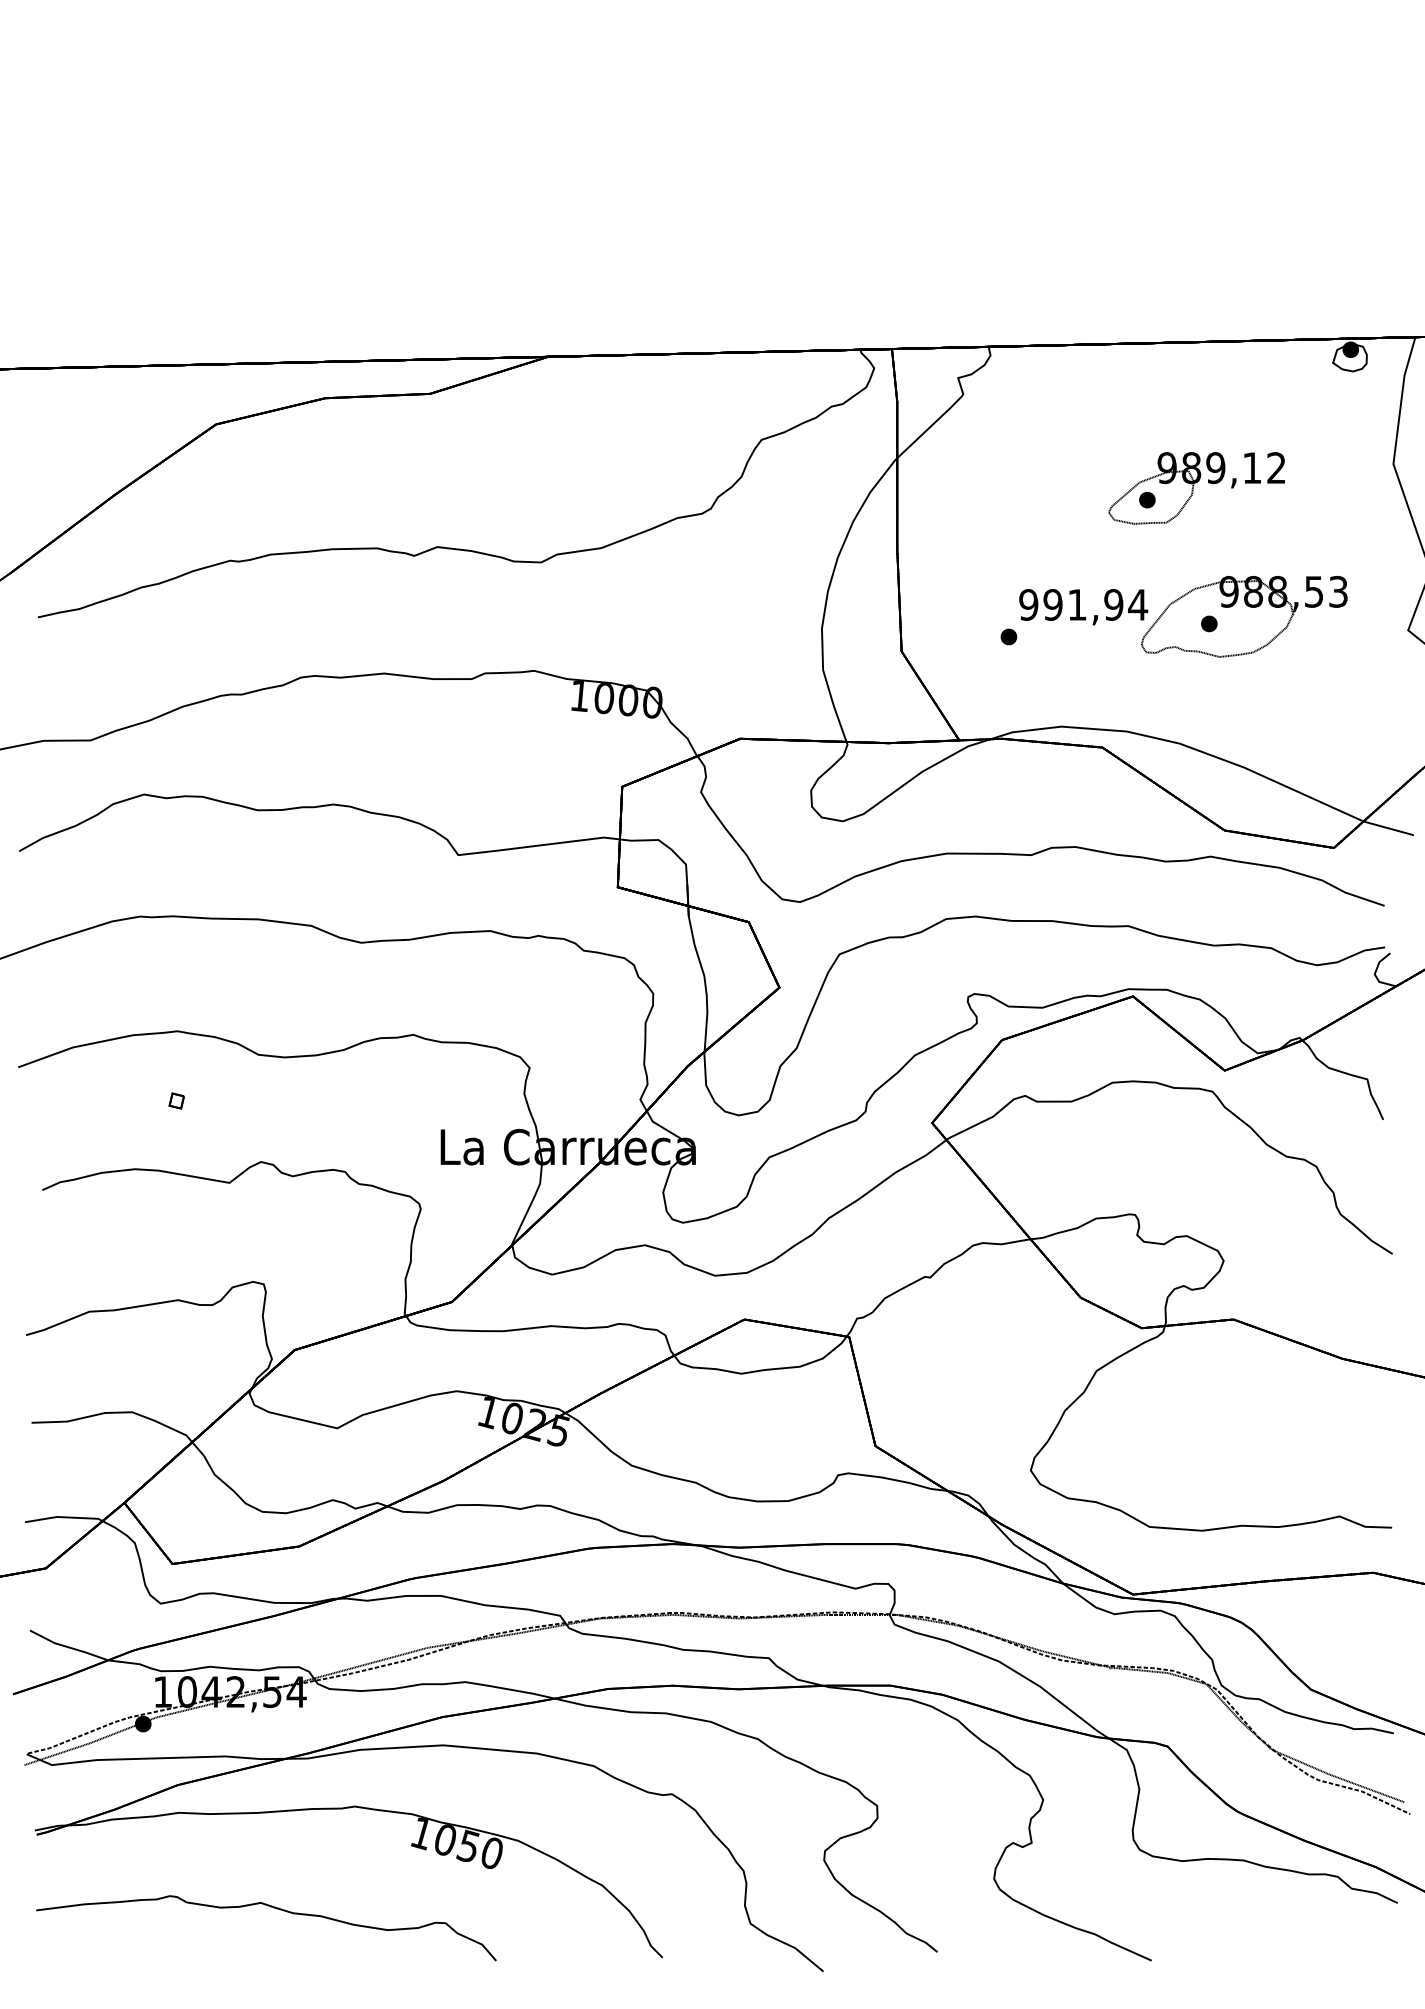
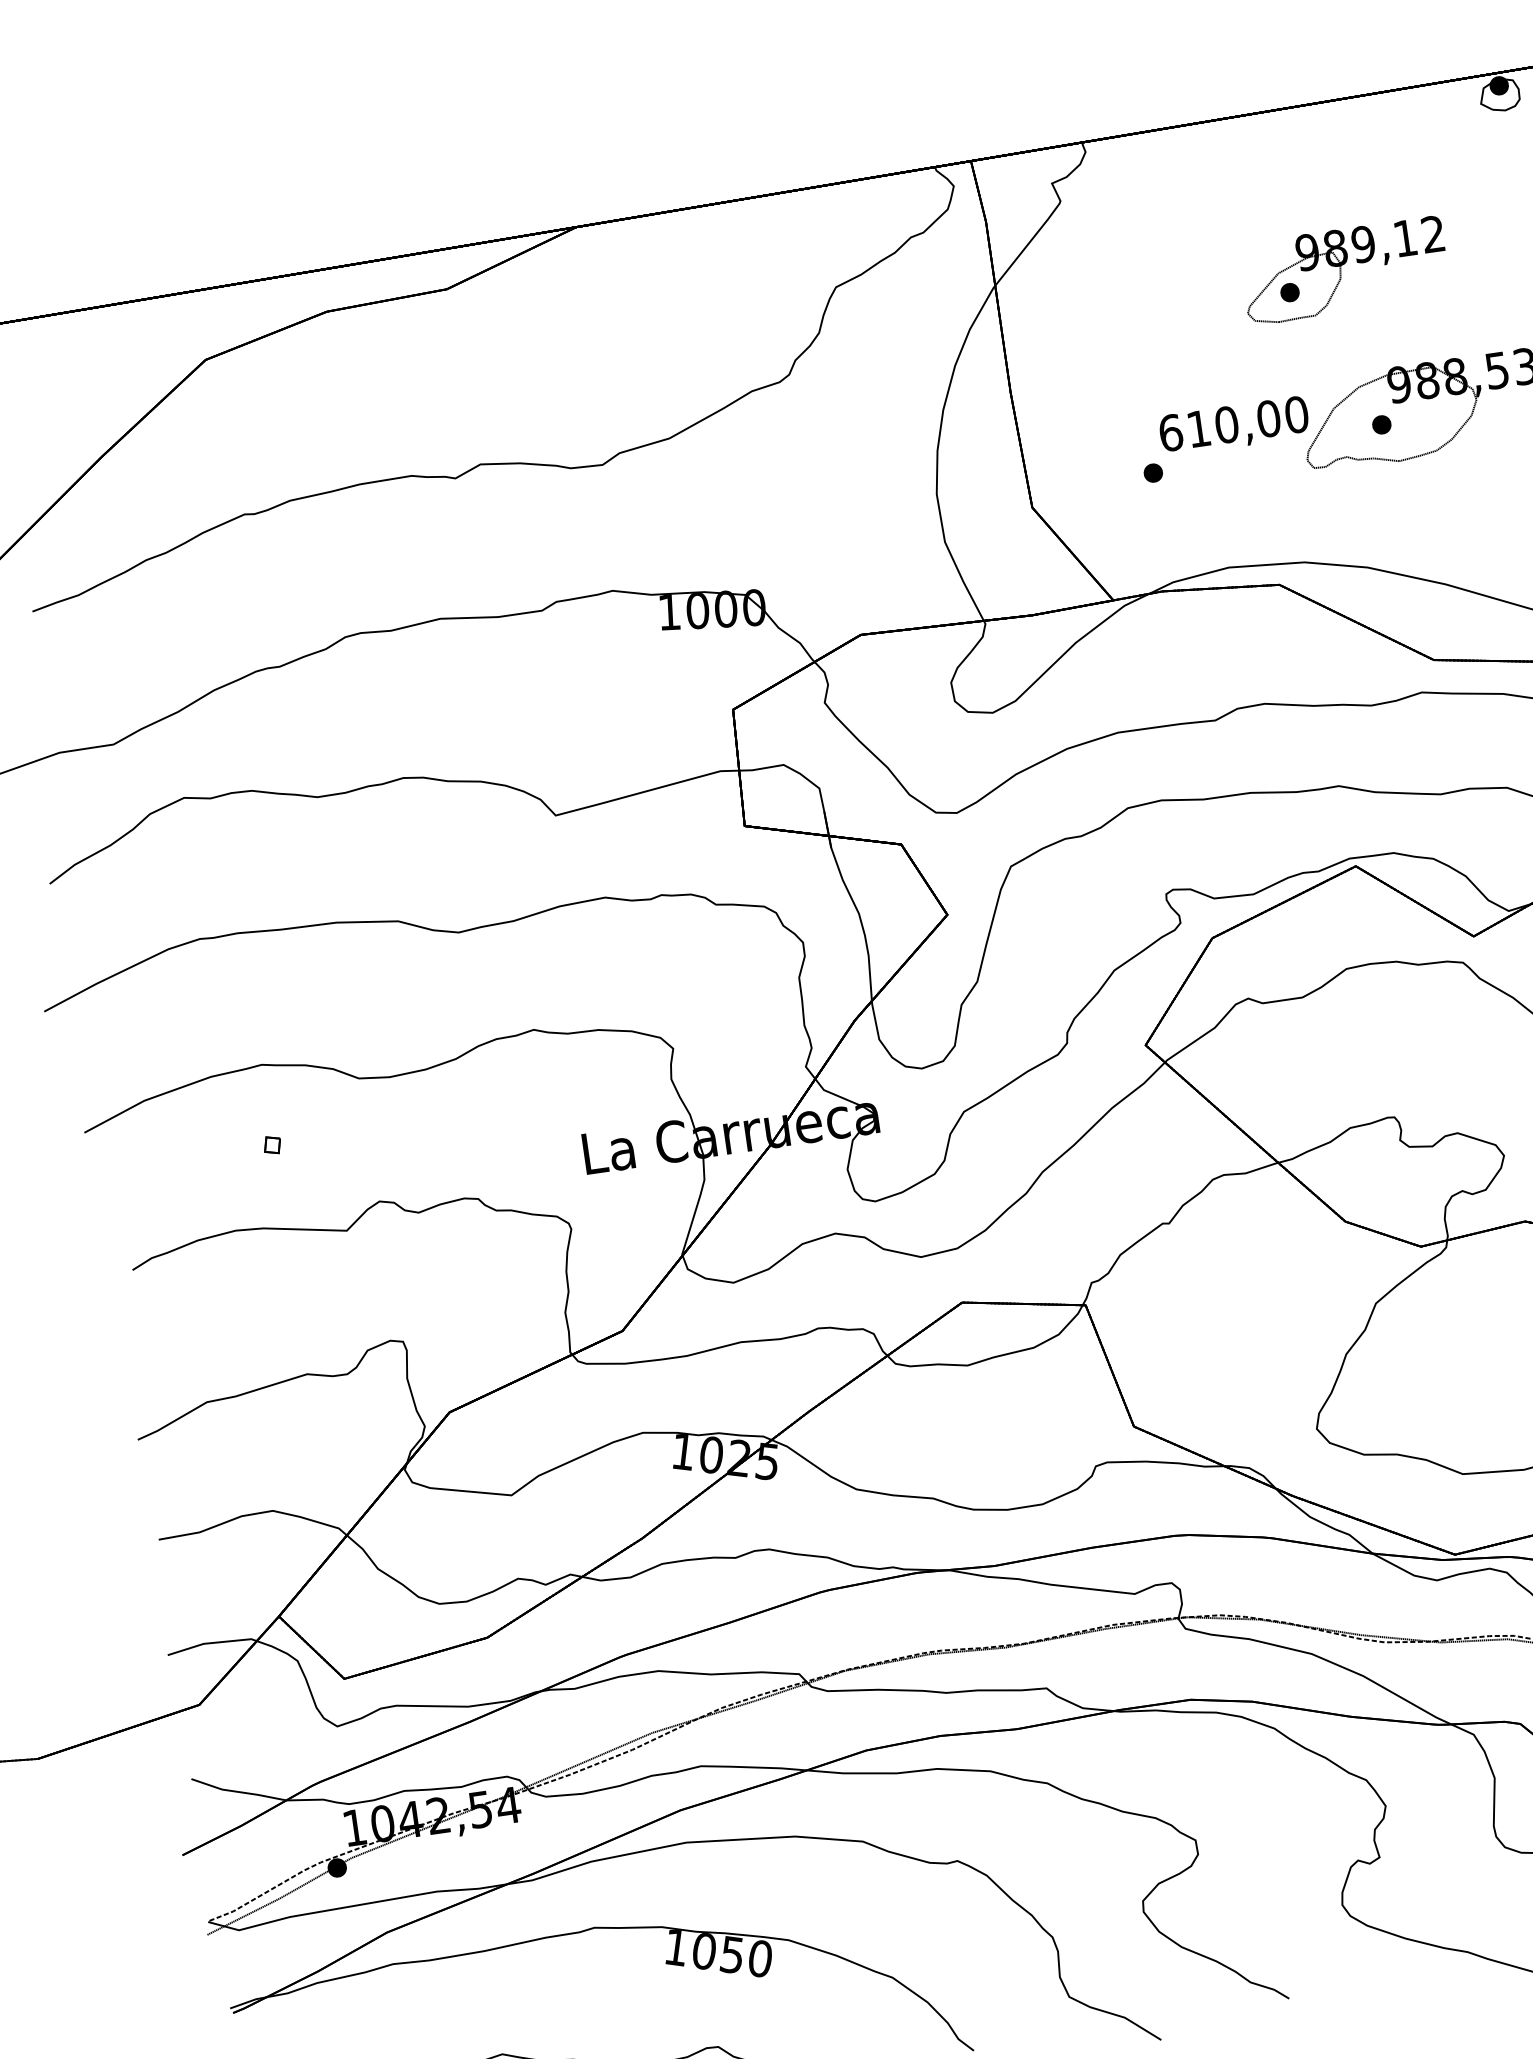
text: (1083, 604) -> (1233, 423), 991,94 -> 610,00

